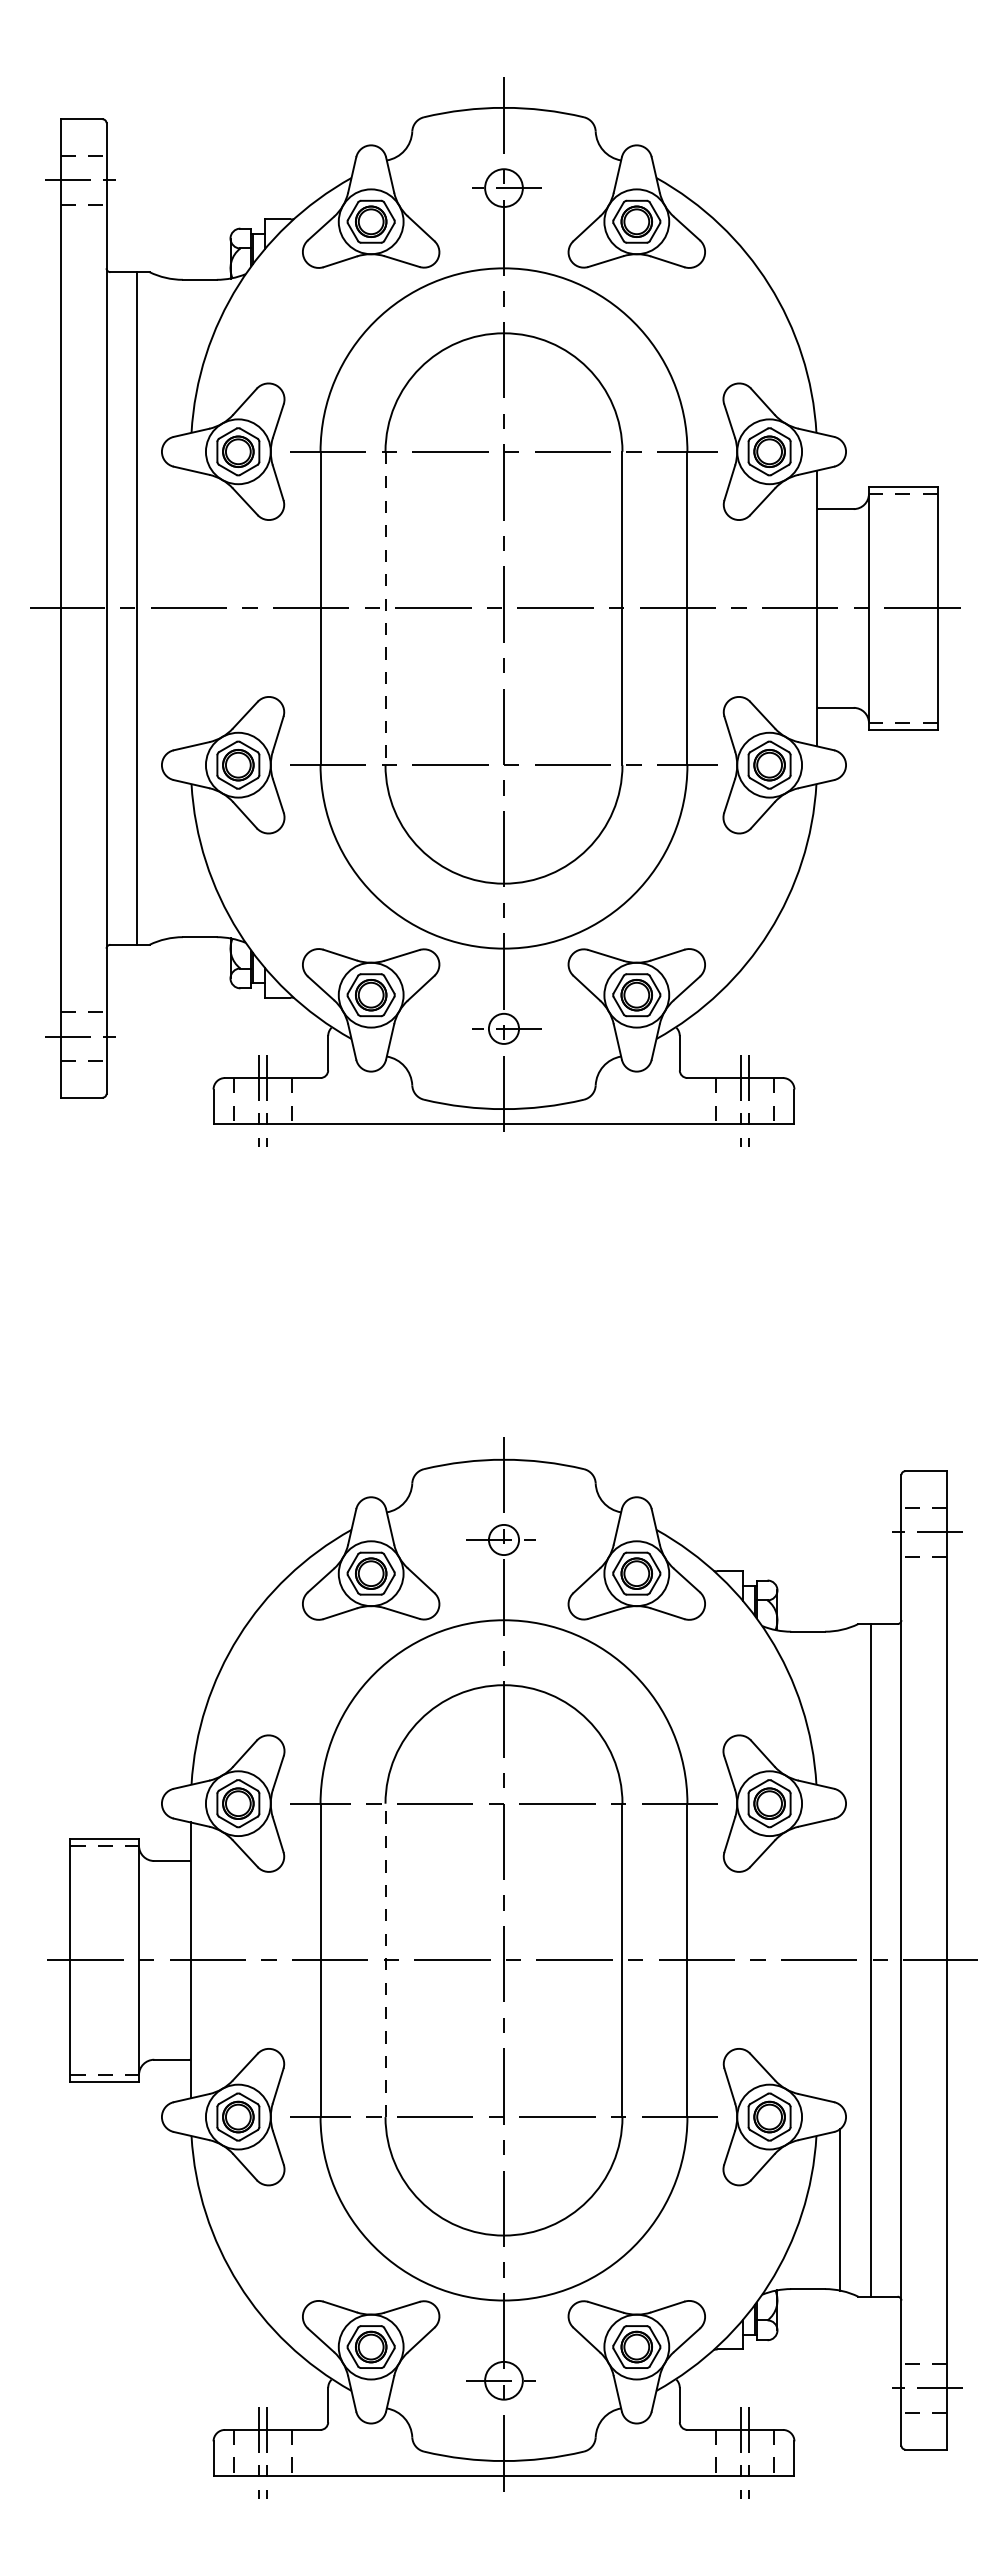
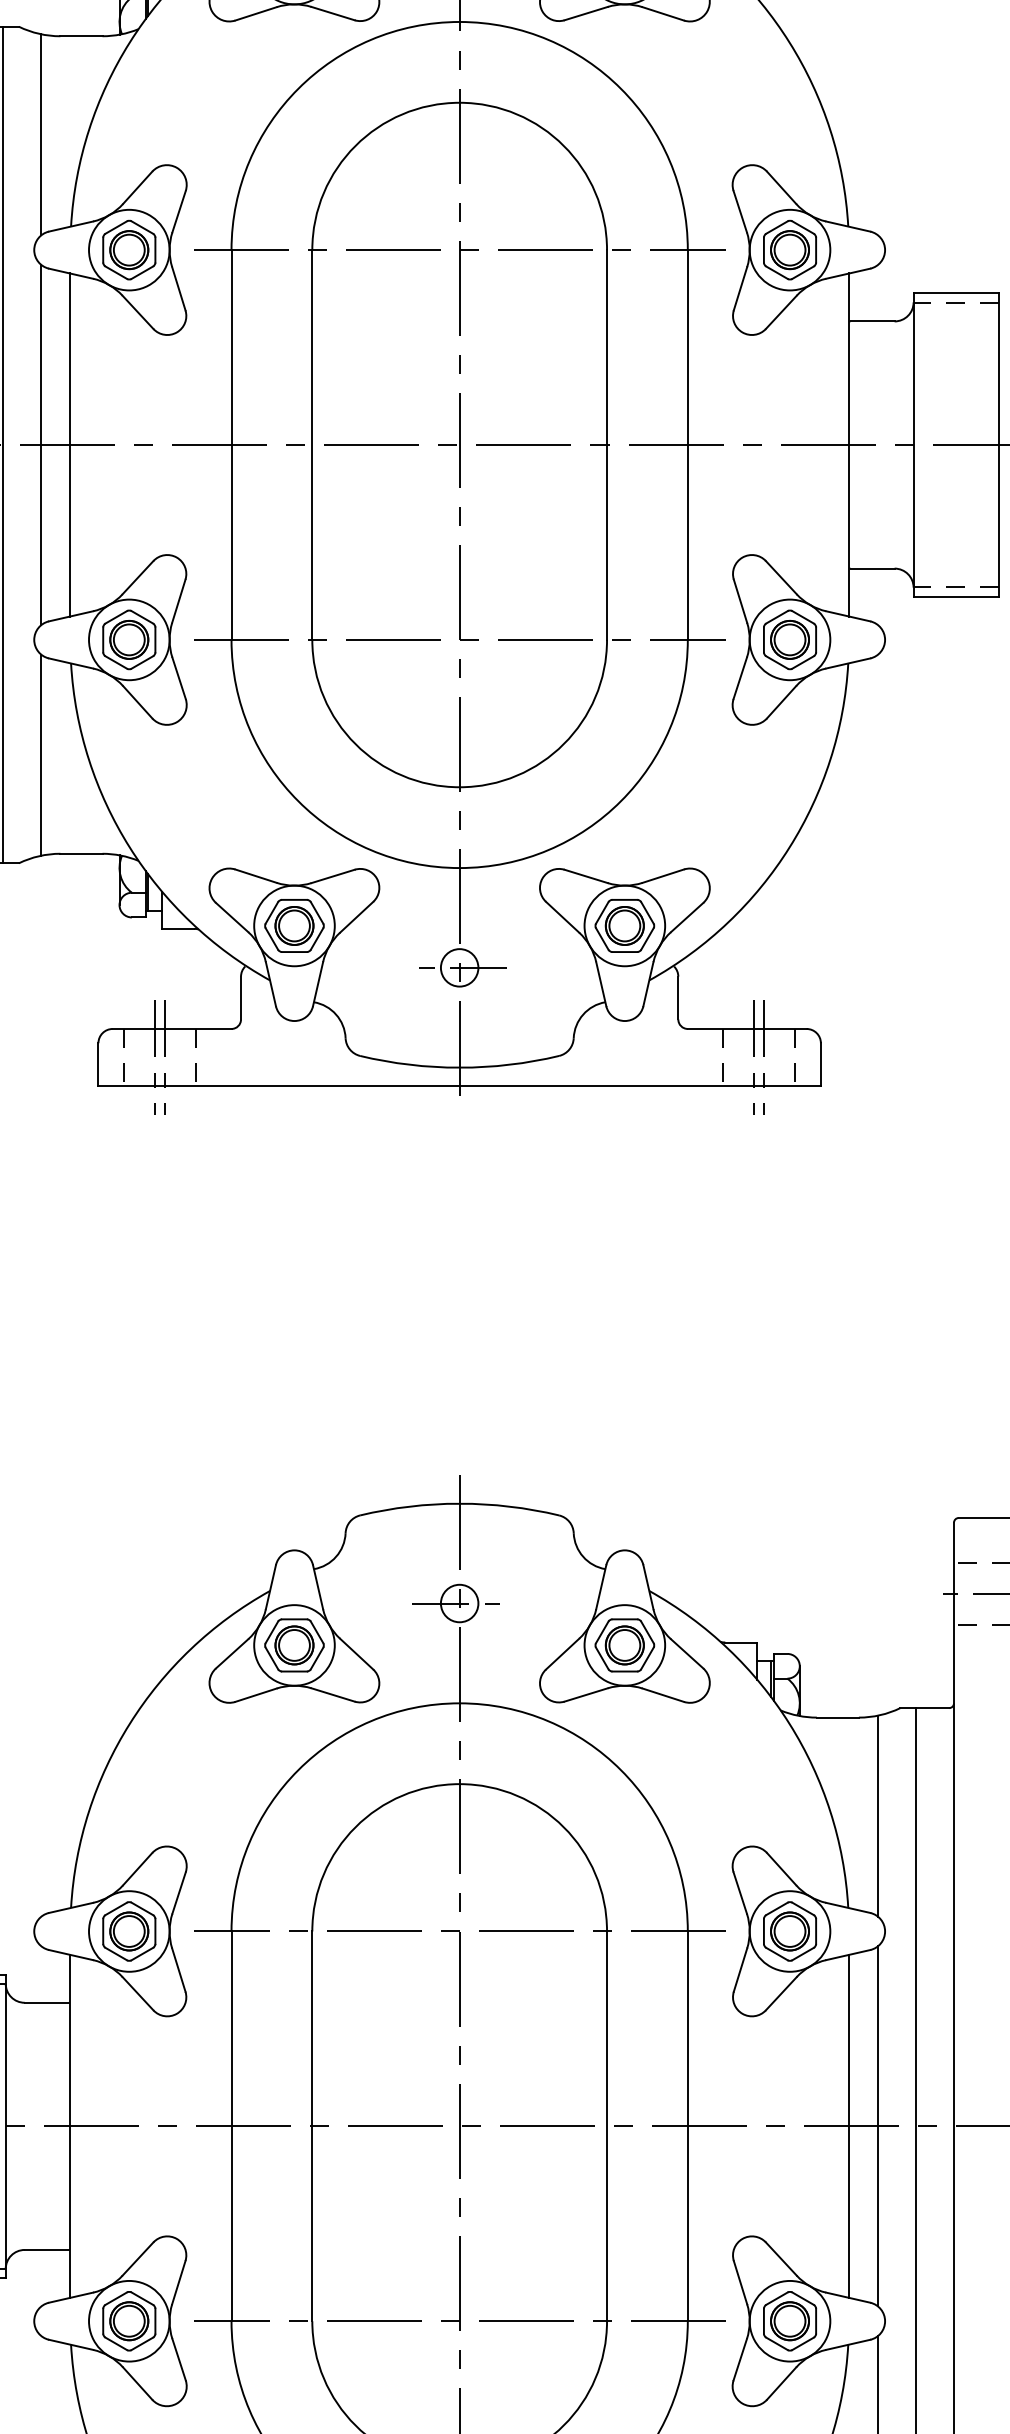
line: (167, 358) -> (41, 134), added
line: (167, 608) -> (41, 445), added
line: (190, 608) -> (69, 445), added
line: (385, 608) -> (312, 445), dashed -> solid
line: (167, 857) -> (41, 754), added
line: (840, 1710) -> (878, 1815), added
line: (385, 1960) -> (312, 2126), dashed -> solid
line: (817, 1960) -> (849, 2126), added
line: (840, 1960) -> (878, 2126), added

